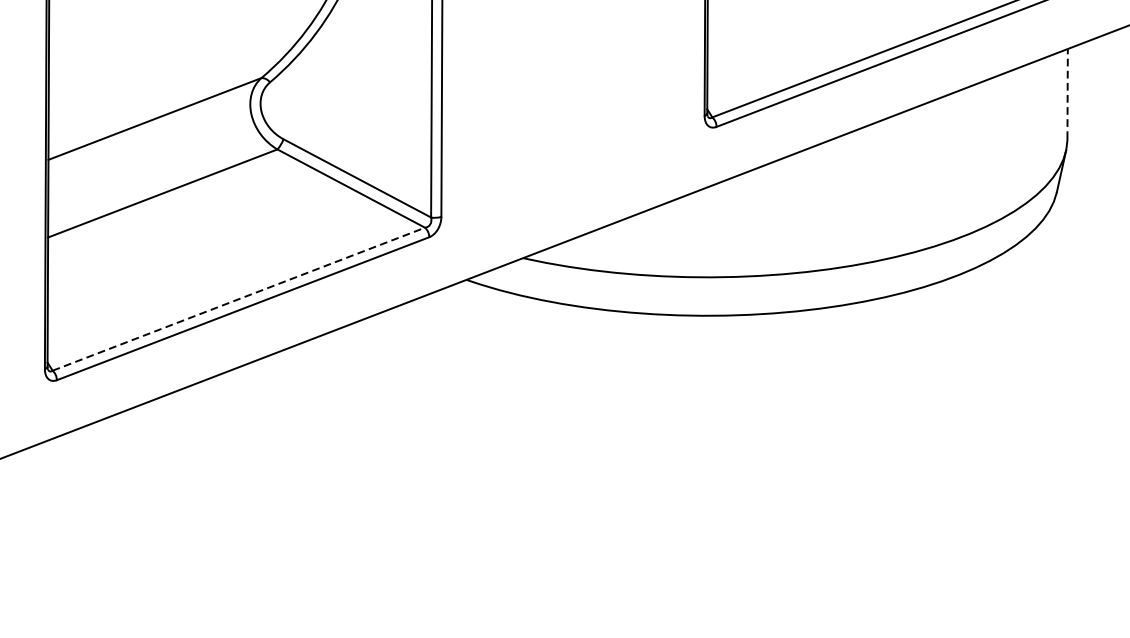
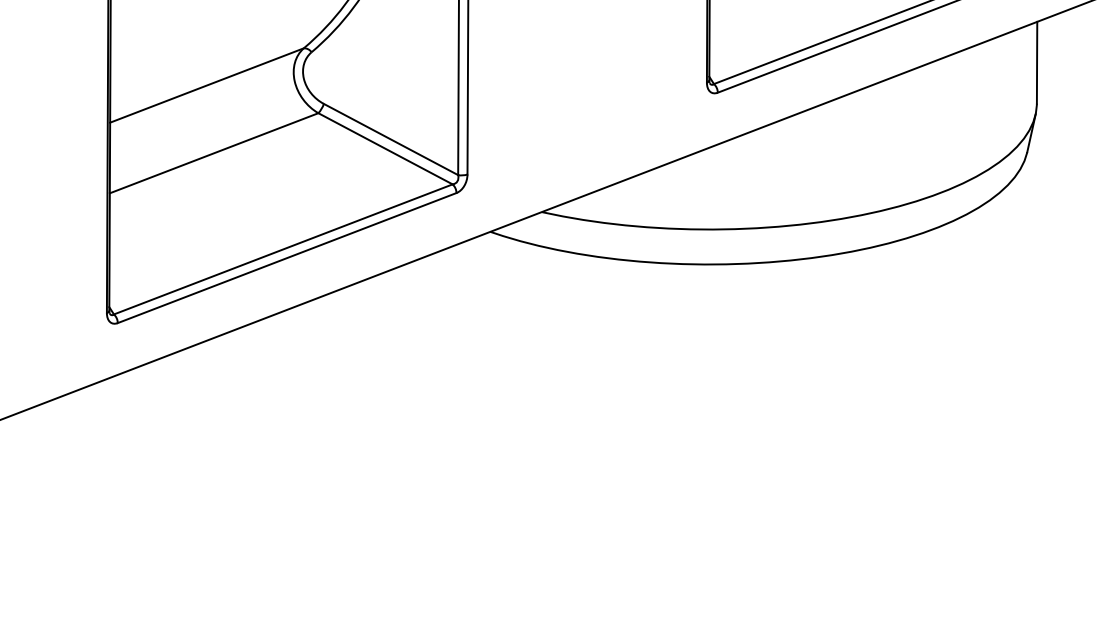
line: (1068, 93) -> (1037, 62), dashed -> solid
line: (239, 299) -> (283, 249), dashed -> solid

